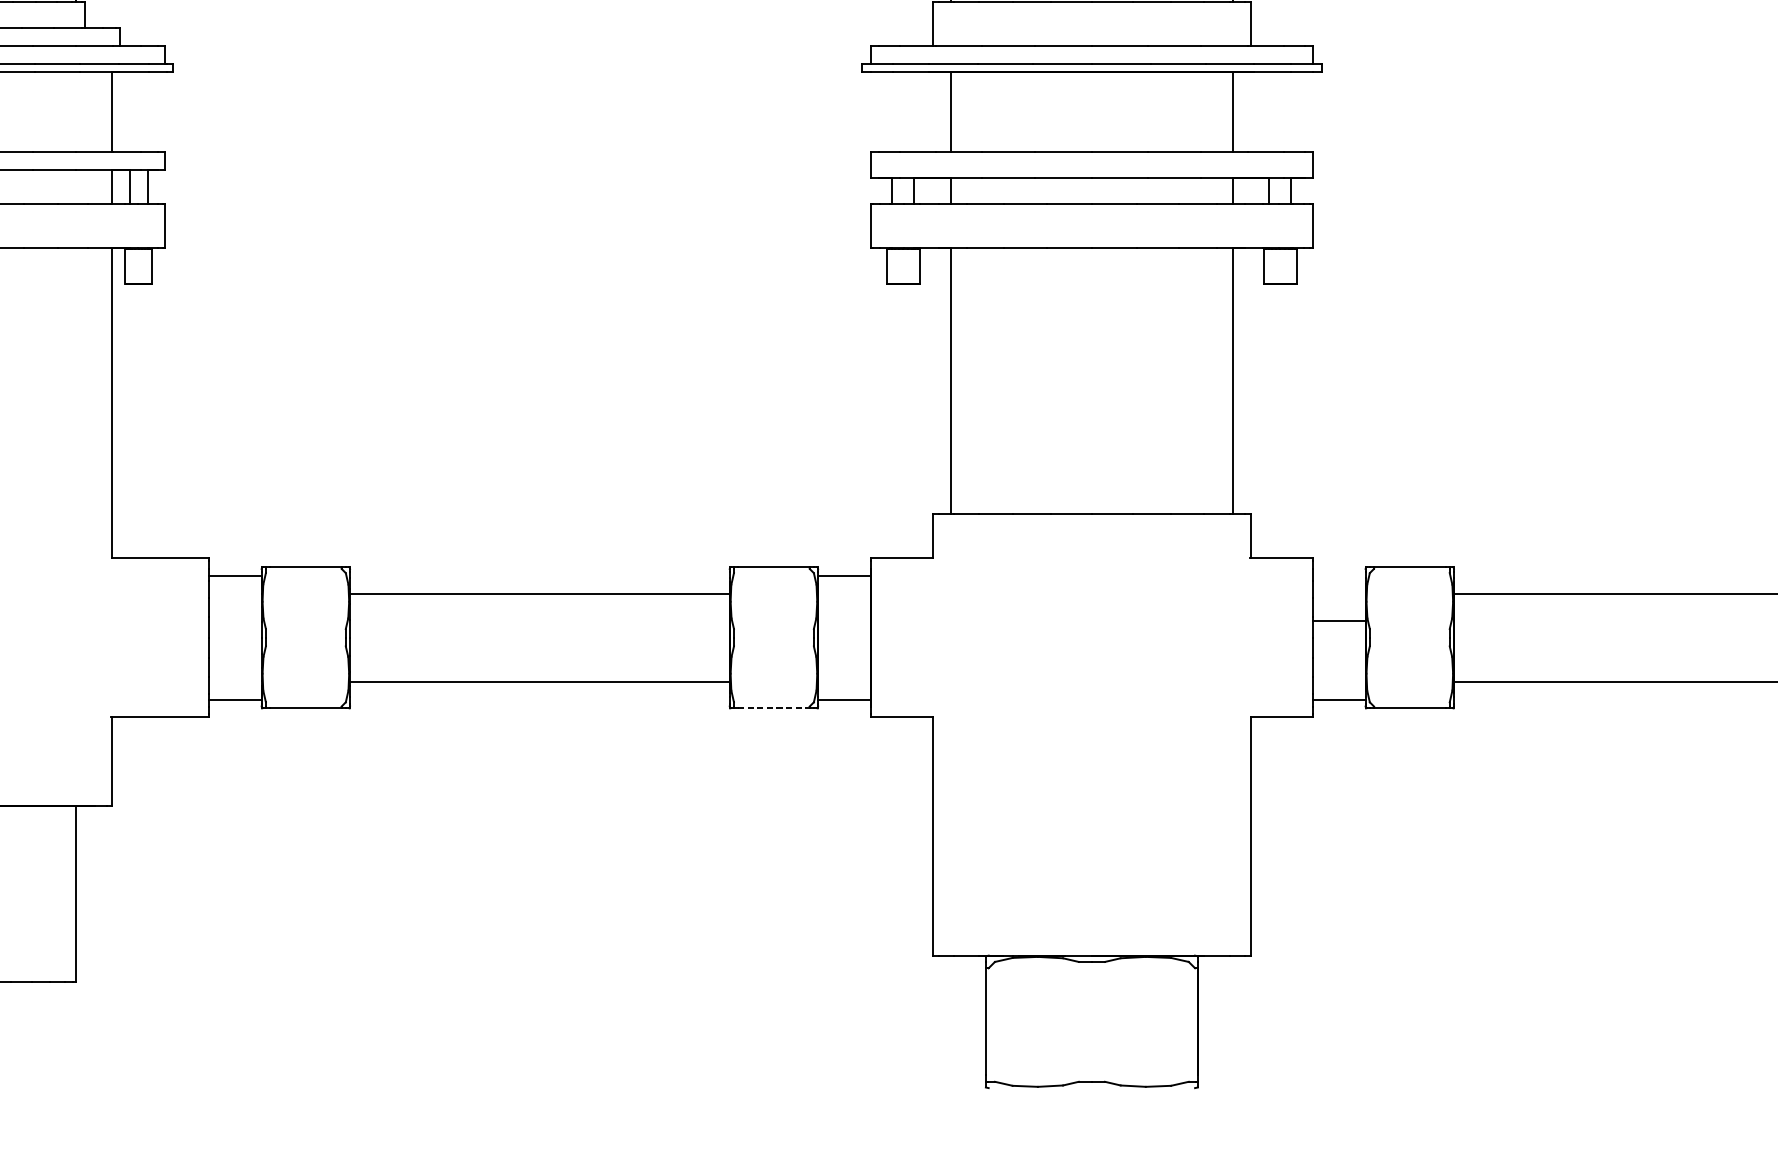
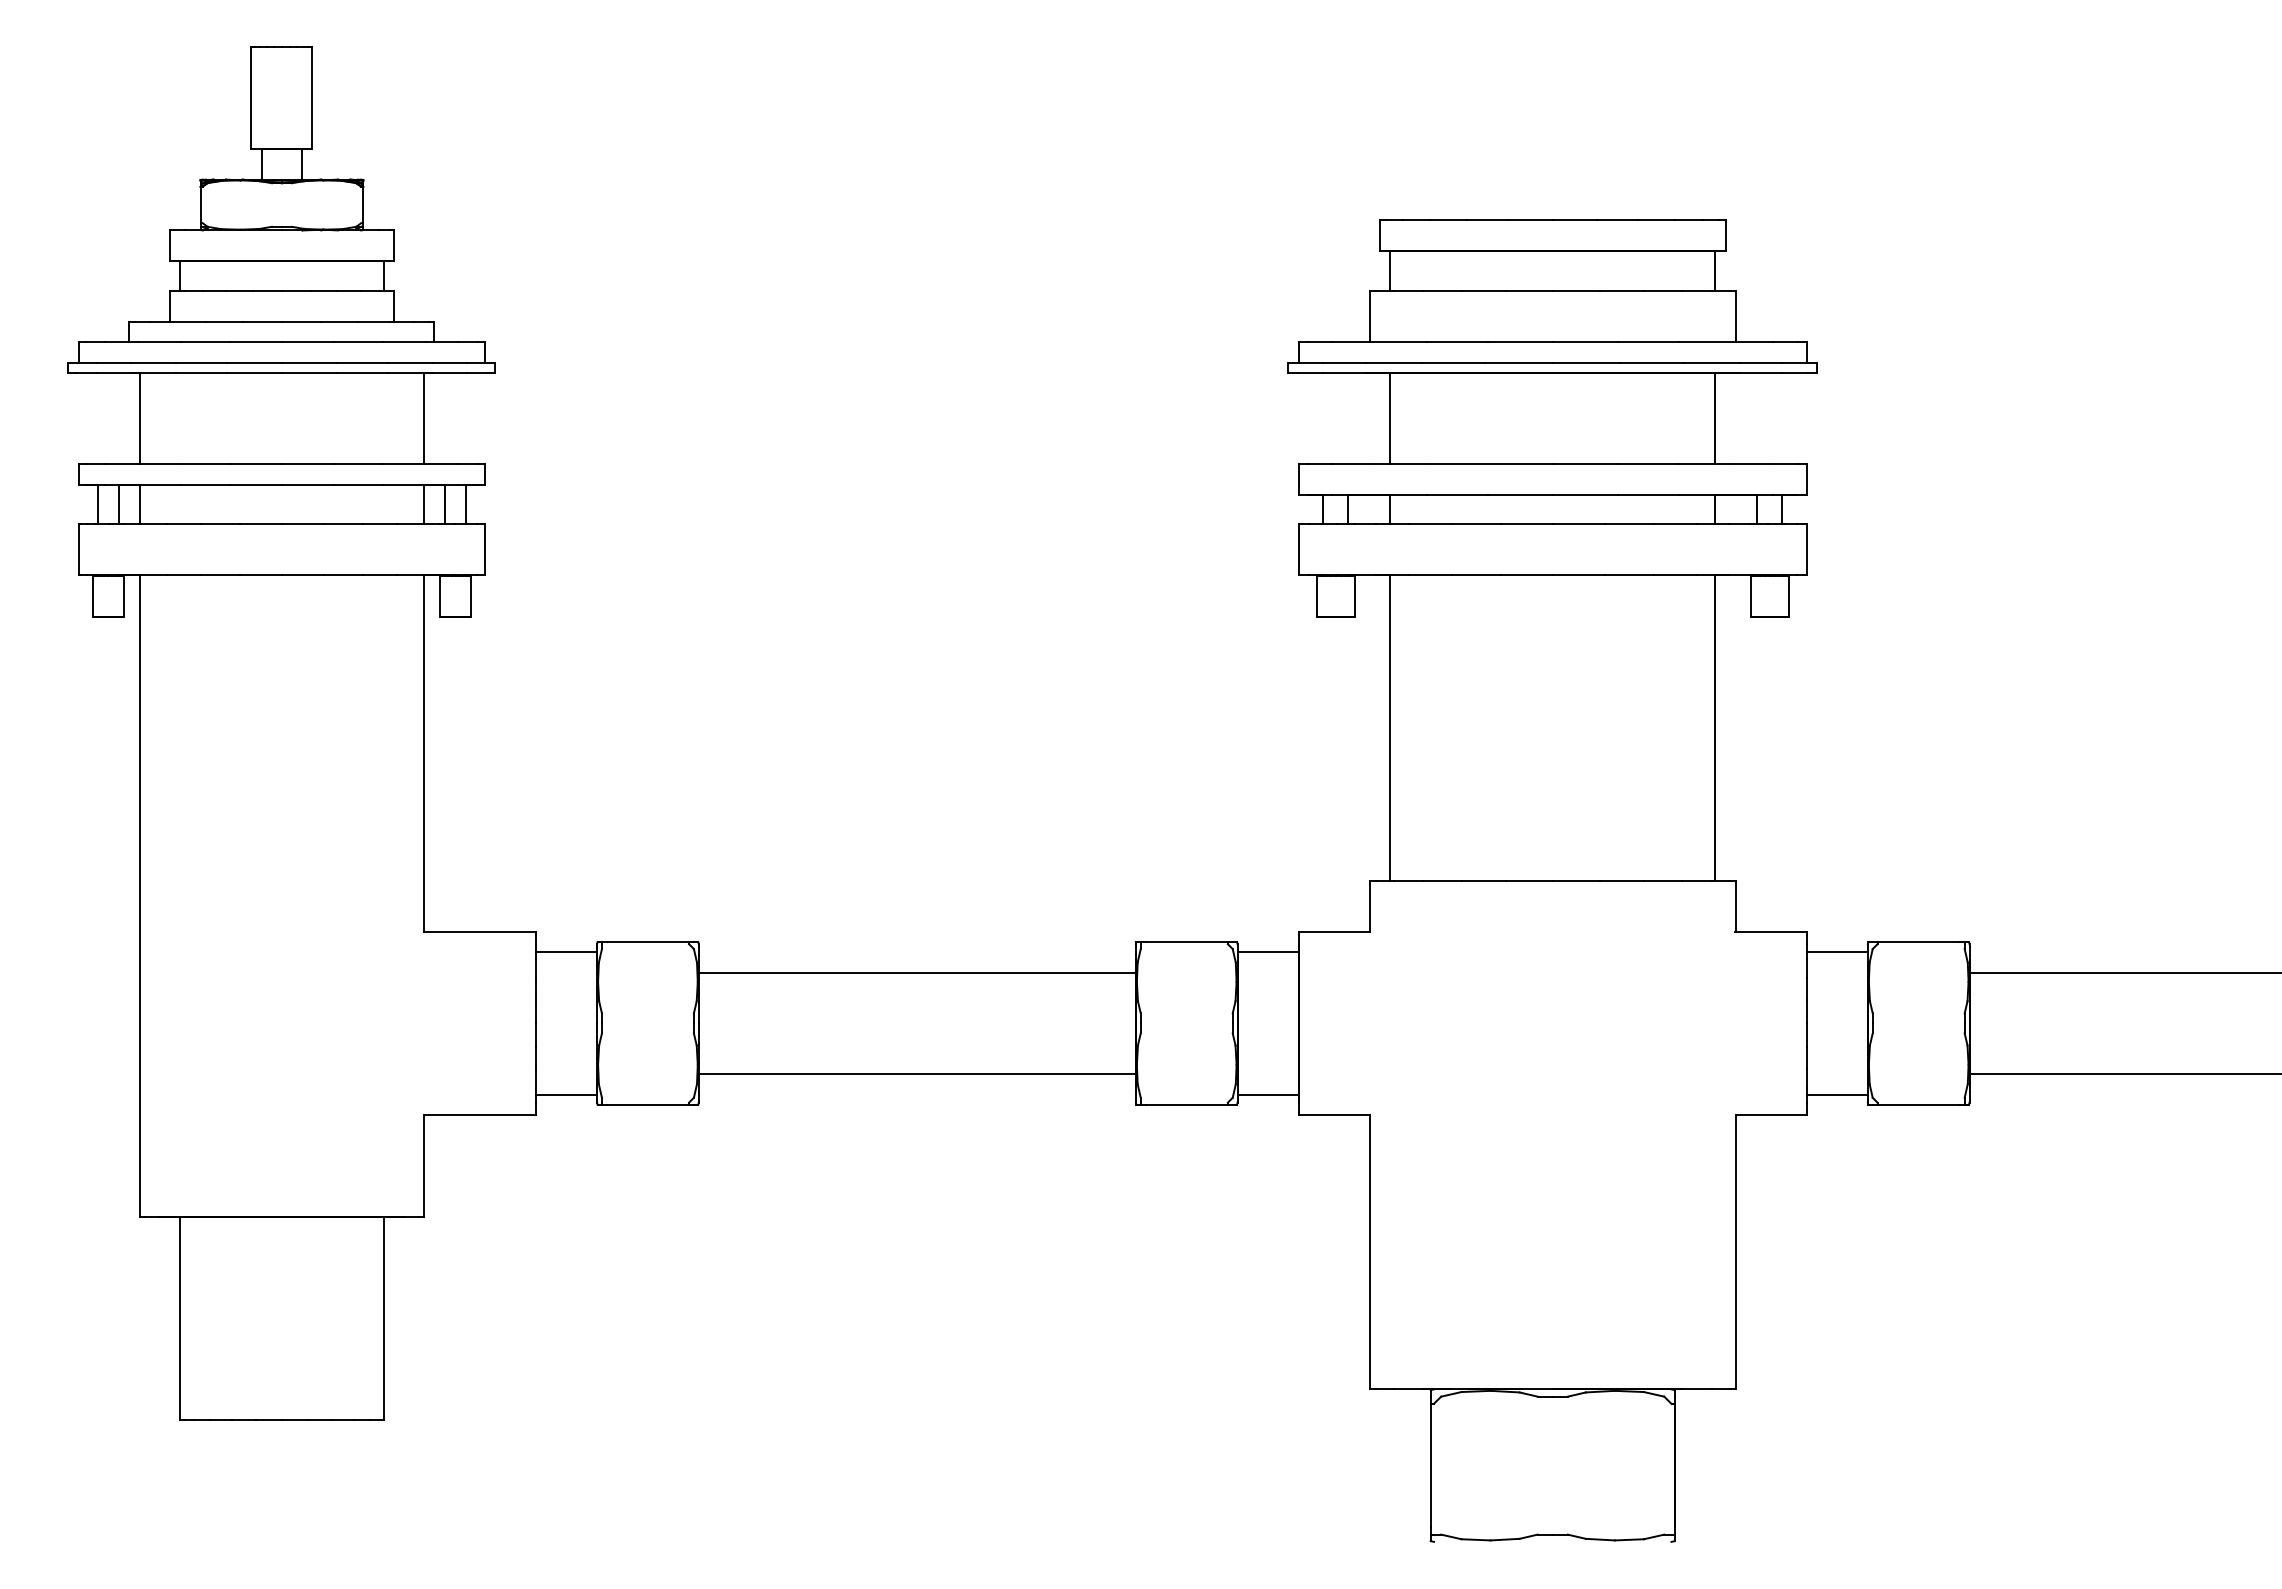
line: (1338, 621) -> (1836, 952), moved
line: (774, 708) -> (1187, 1104), dashed -> solid

